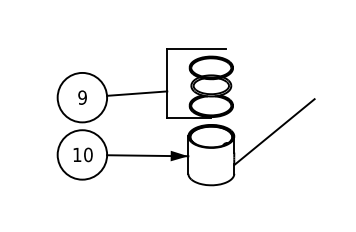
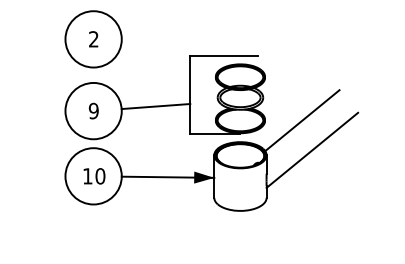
part: (81, 34) -> (92, 39), added
line: (265, 105) -> (302, 120), added

